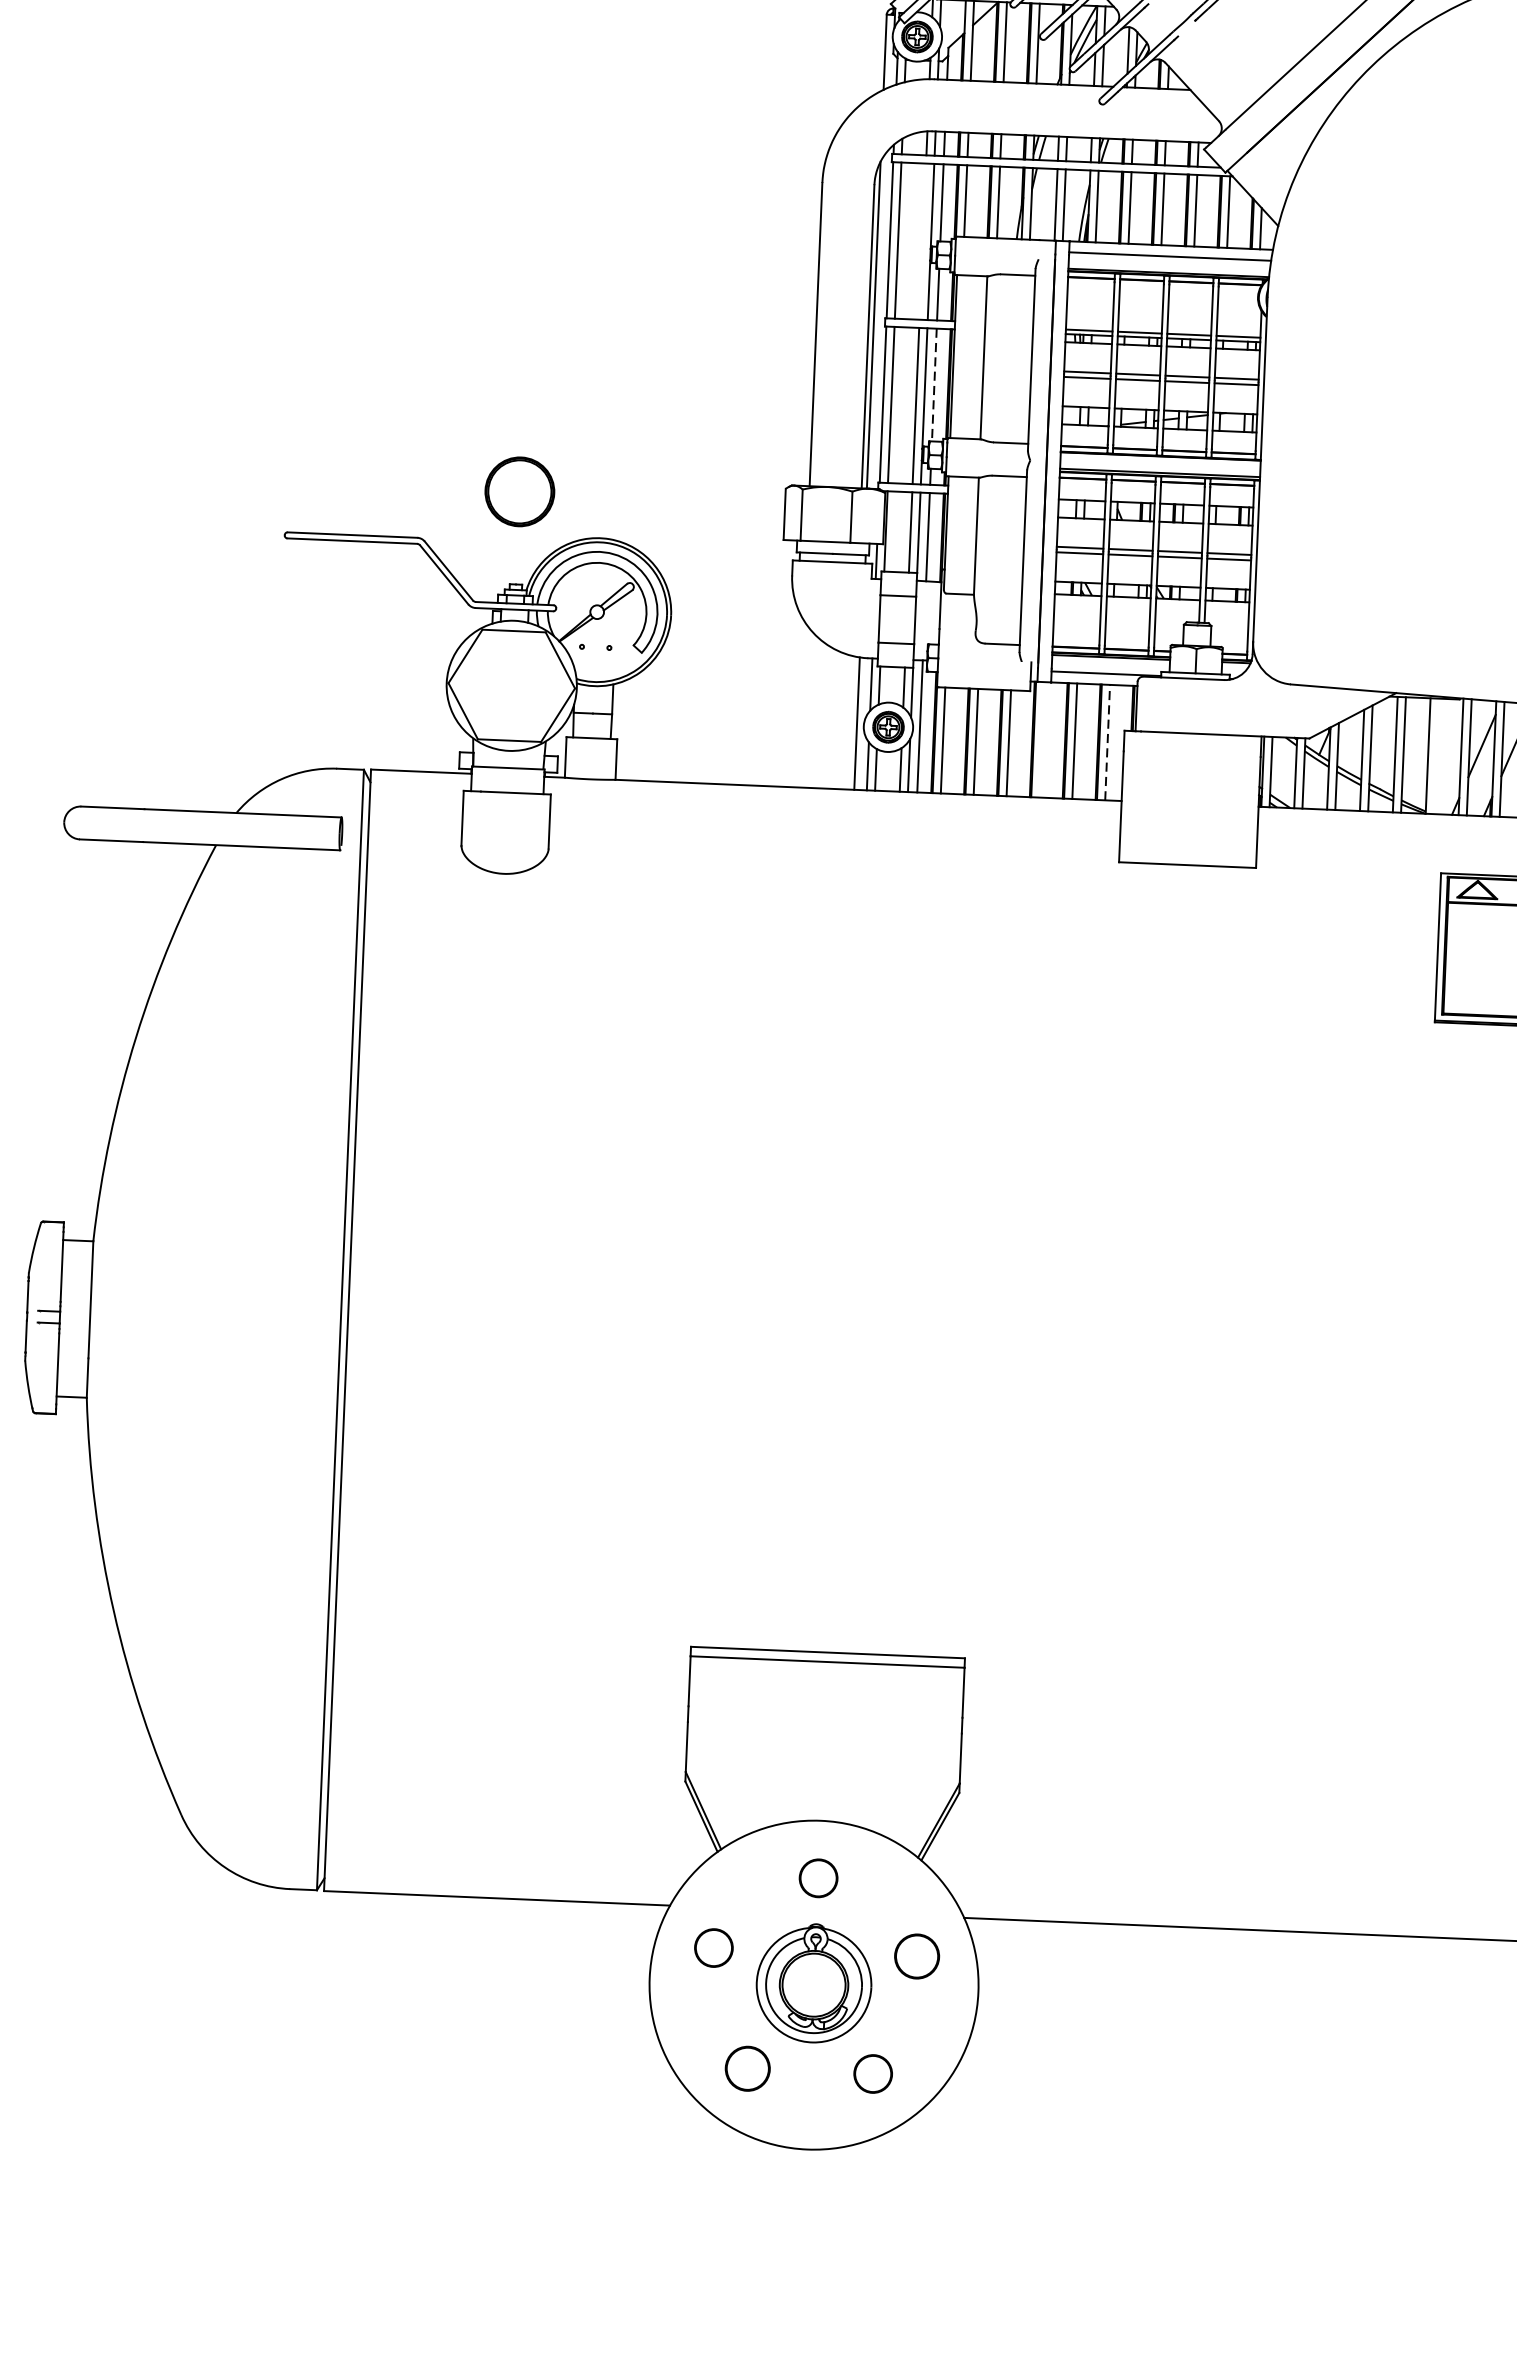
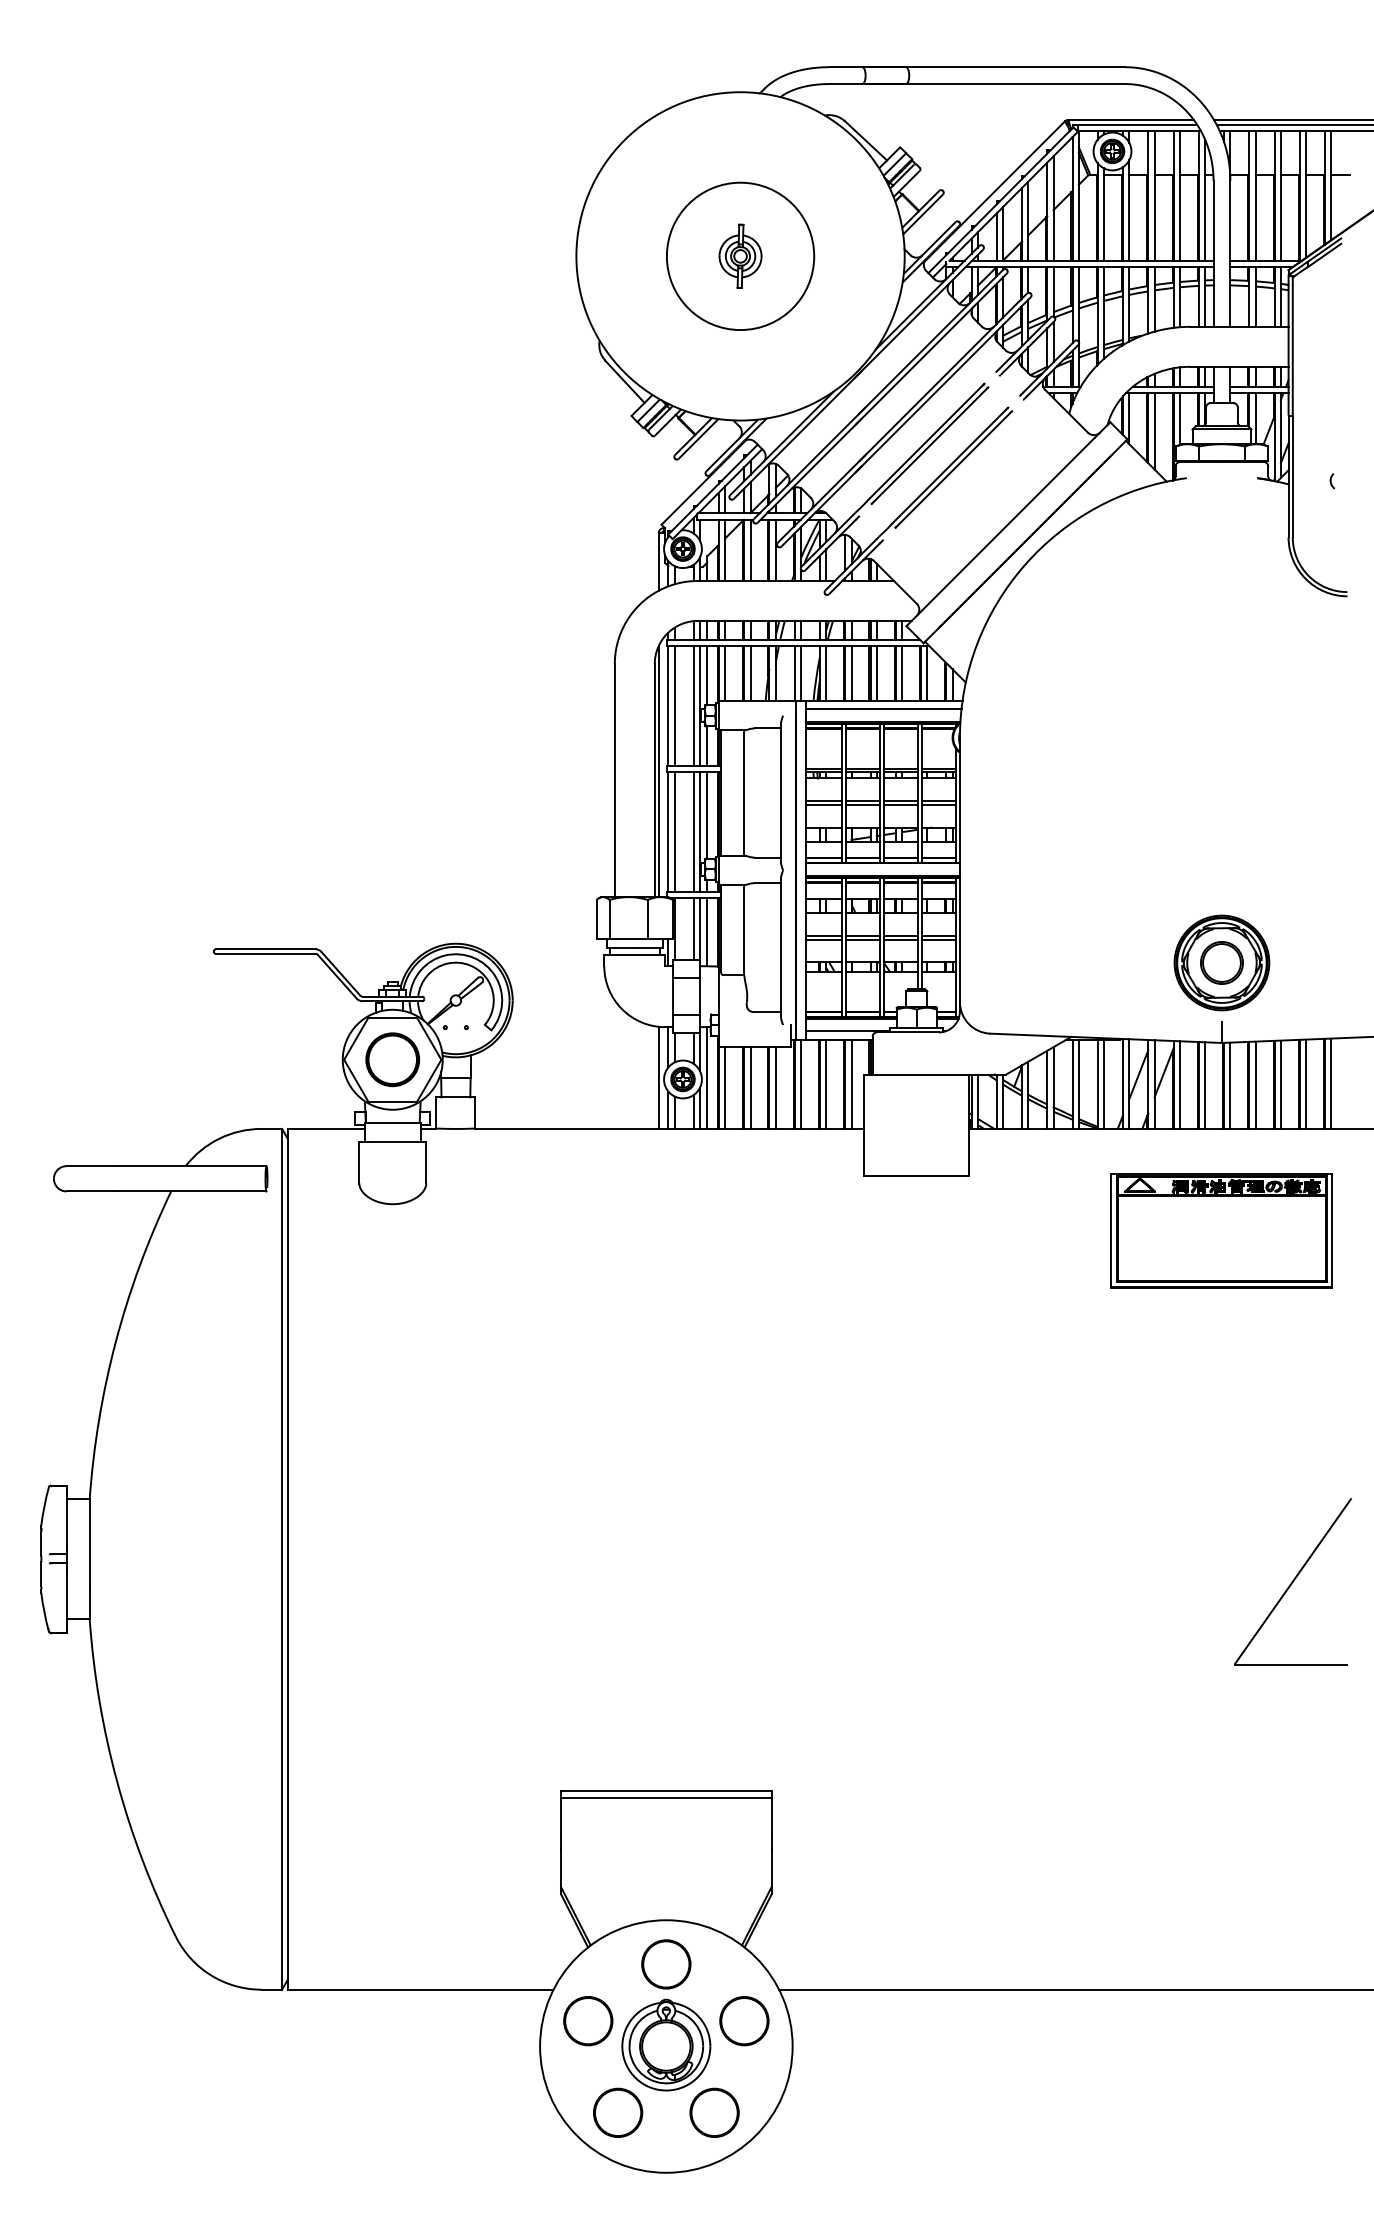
line: (922, 241) -> (693, 705), added
line: (934, 386) -> (707, 816), dashed -> solid
part: (519, 491) -> (392, 1059), moved
line: (1042, 739) -> (801, 1083), added
line: (1107, 741) -> (851, 1083), dashed -> solid
line: (1436, 755) -> (1104, 1083), added
circle: (818, 1878) -> (666, 1964), size x1.67
circle: (714, 1948) -> (588, 2021), size x1.67
circle: (917, 1956) -> (744, 2021), size x1.43
part: (748, 2068) -> (618, 2112), size x1.43
part: (873, 2073) -> (714, 2112), size x1.67

